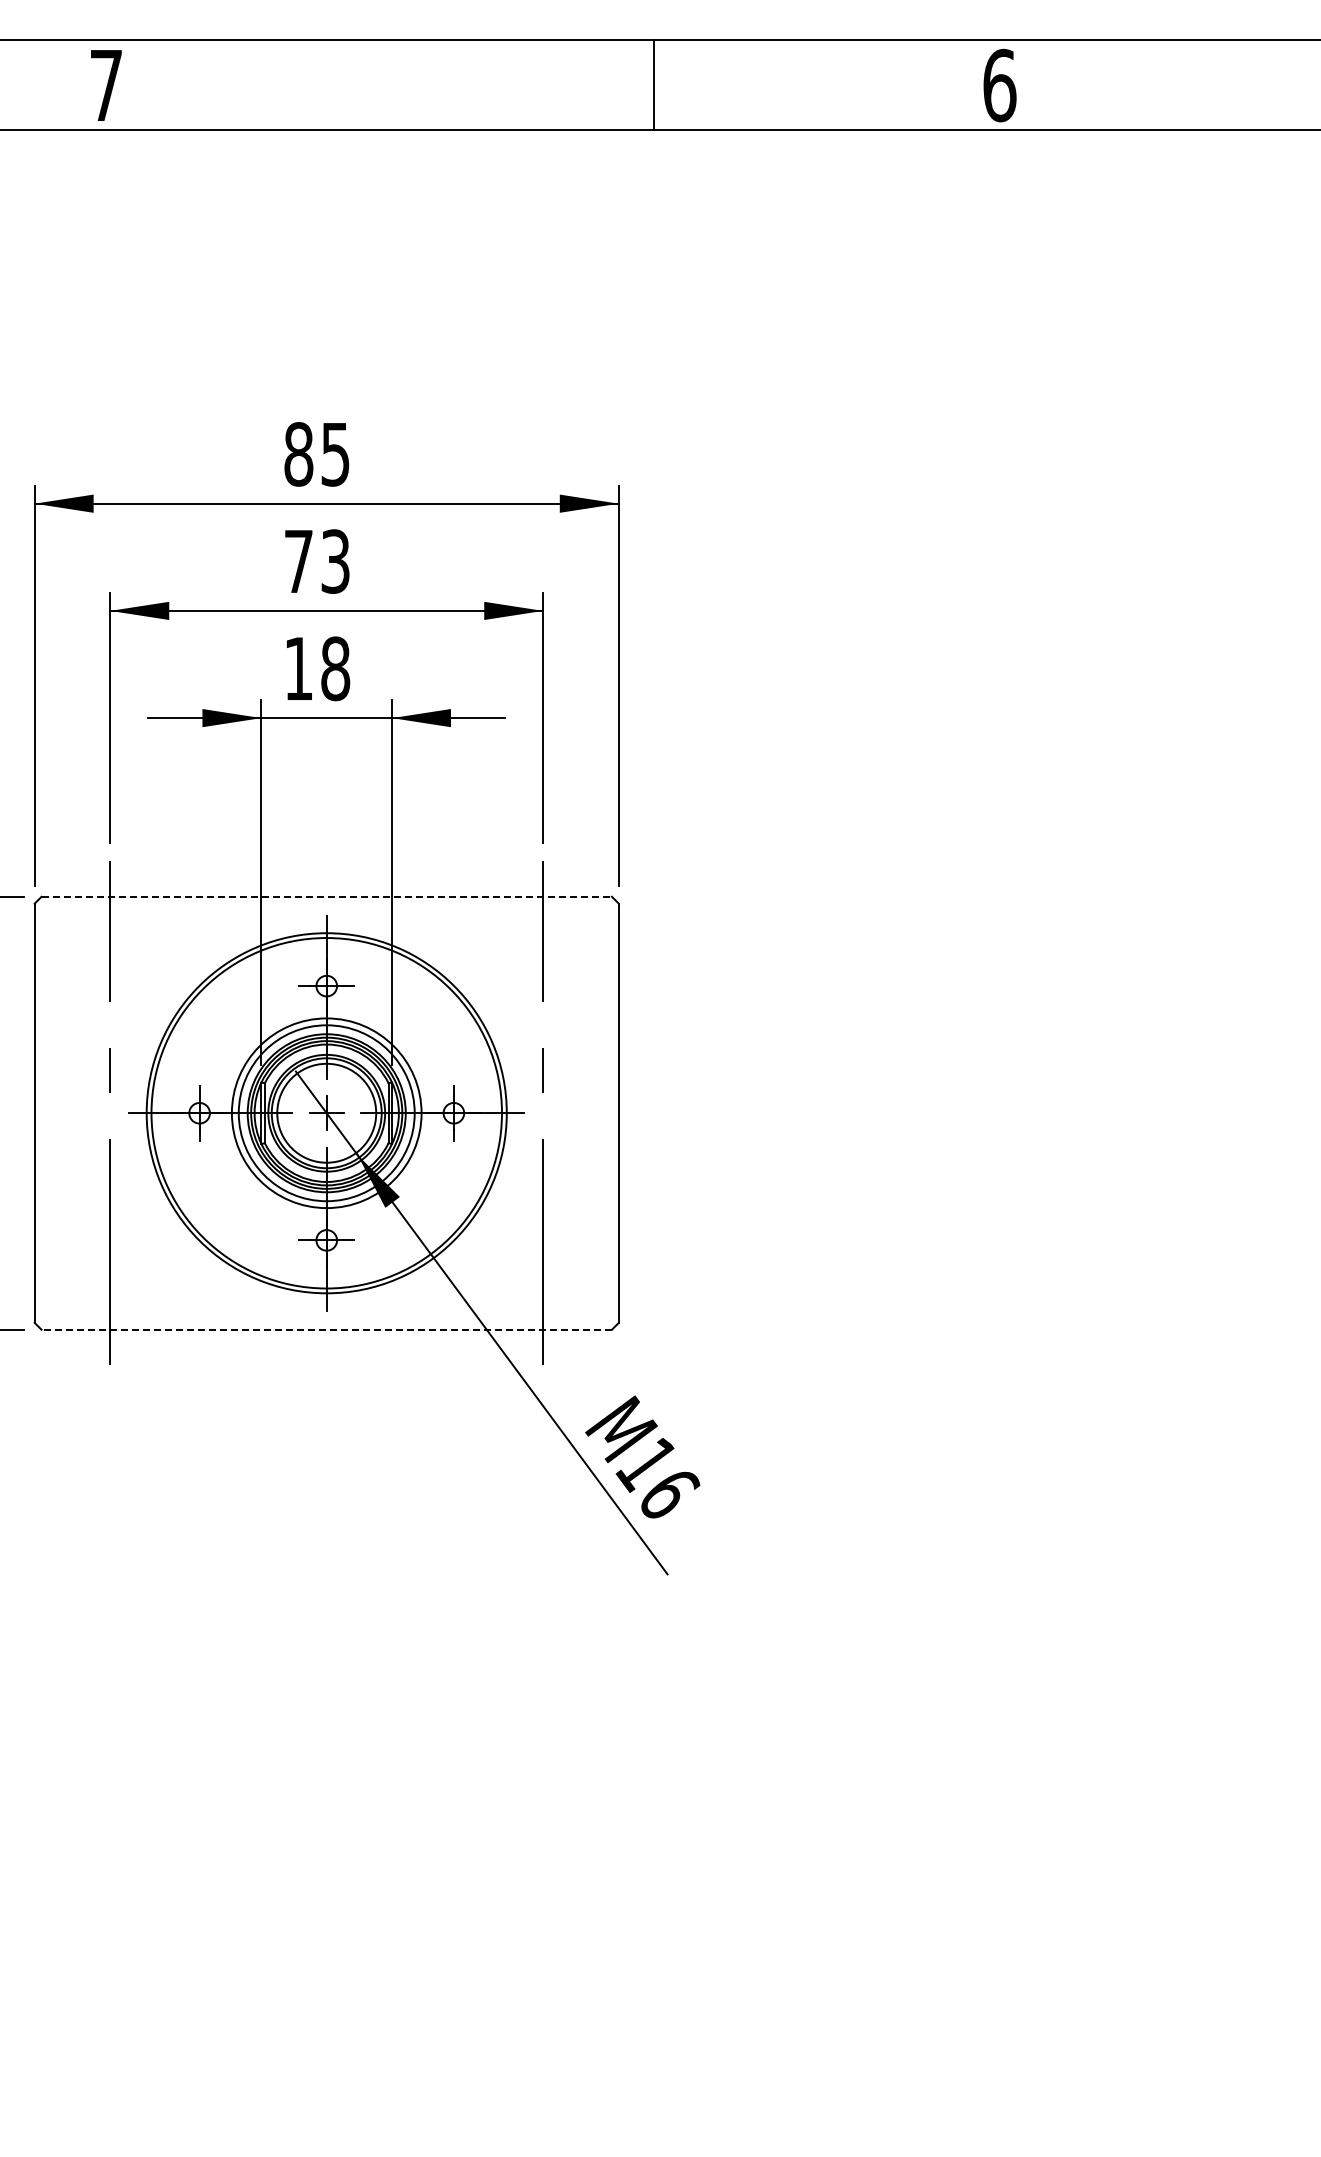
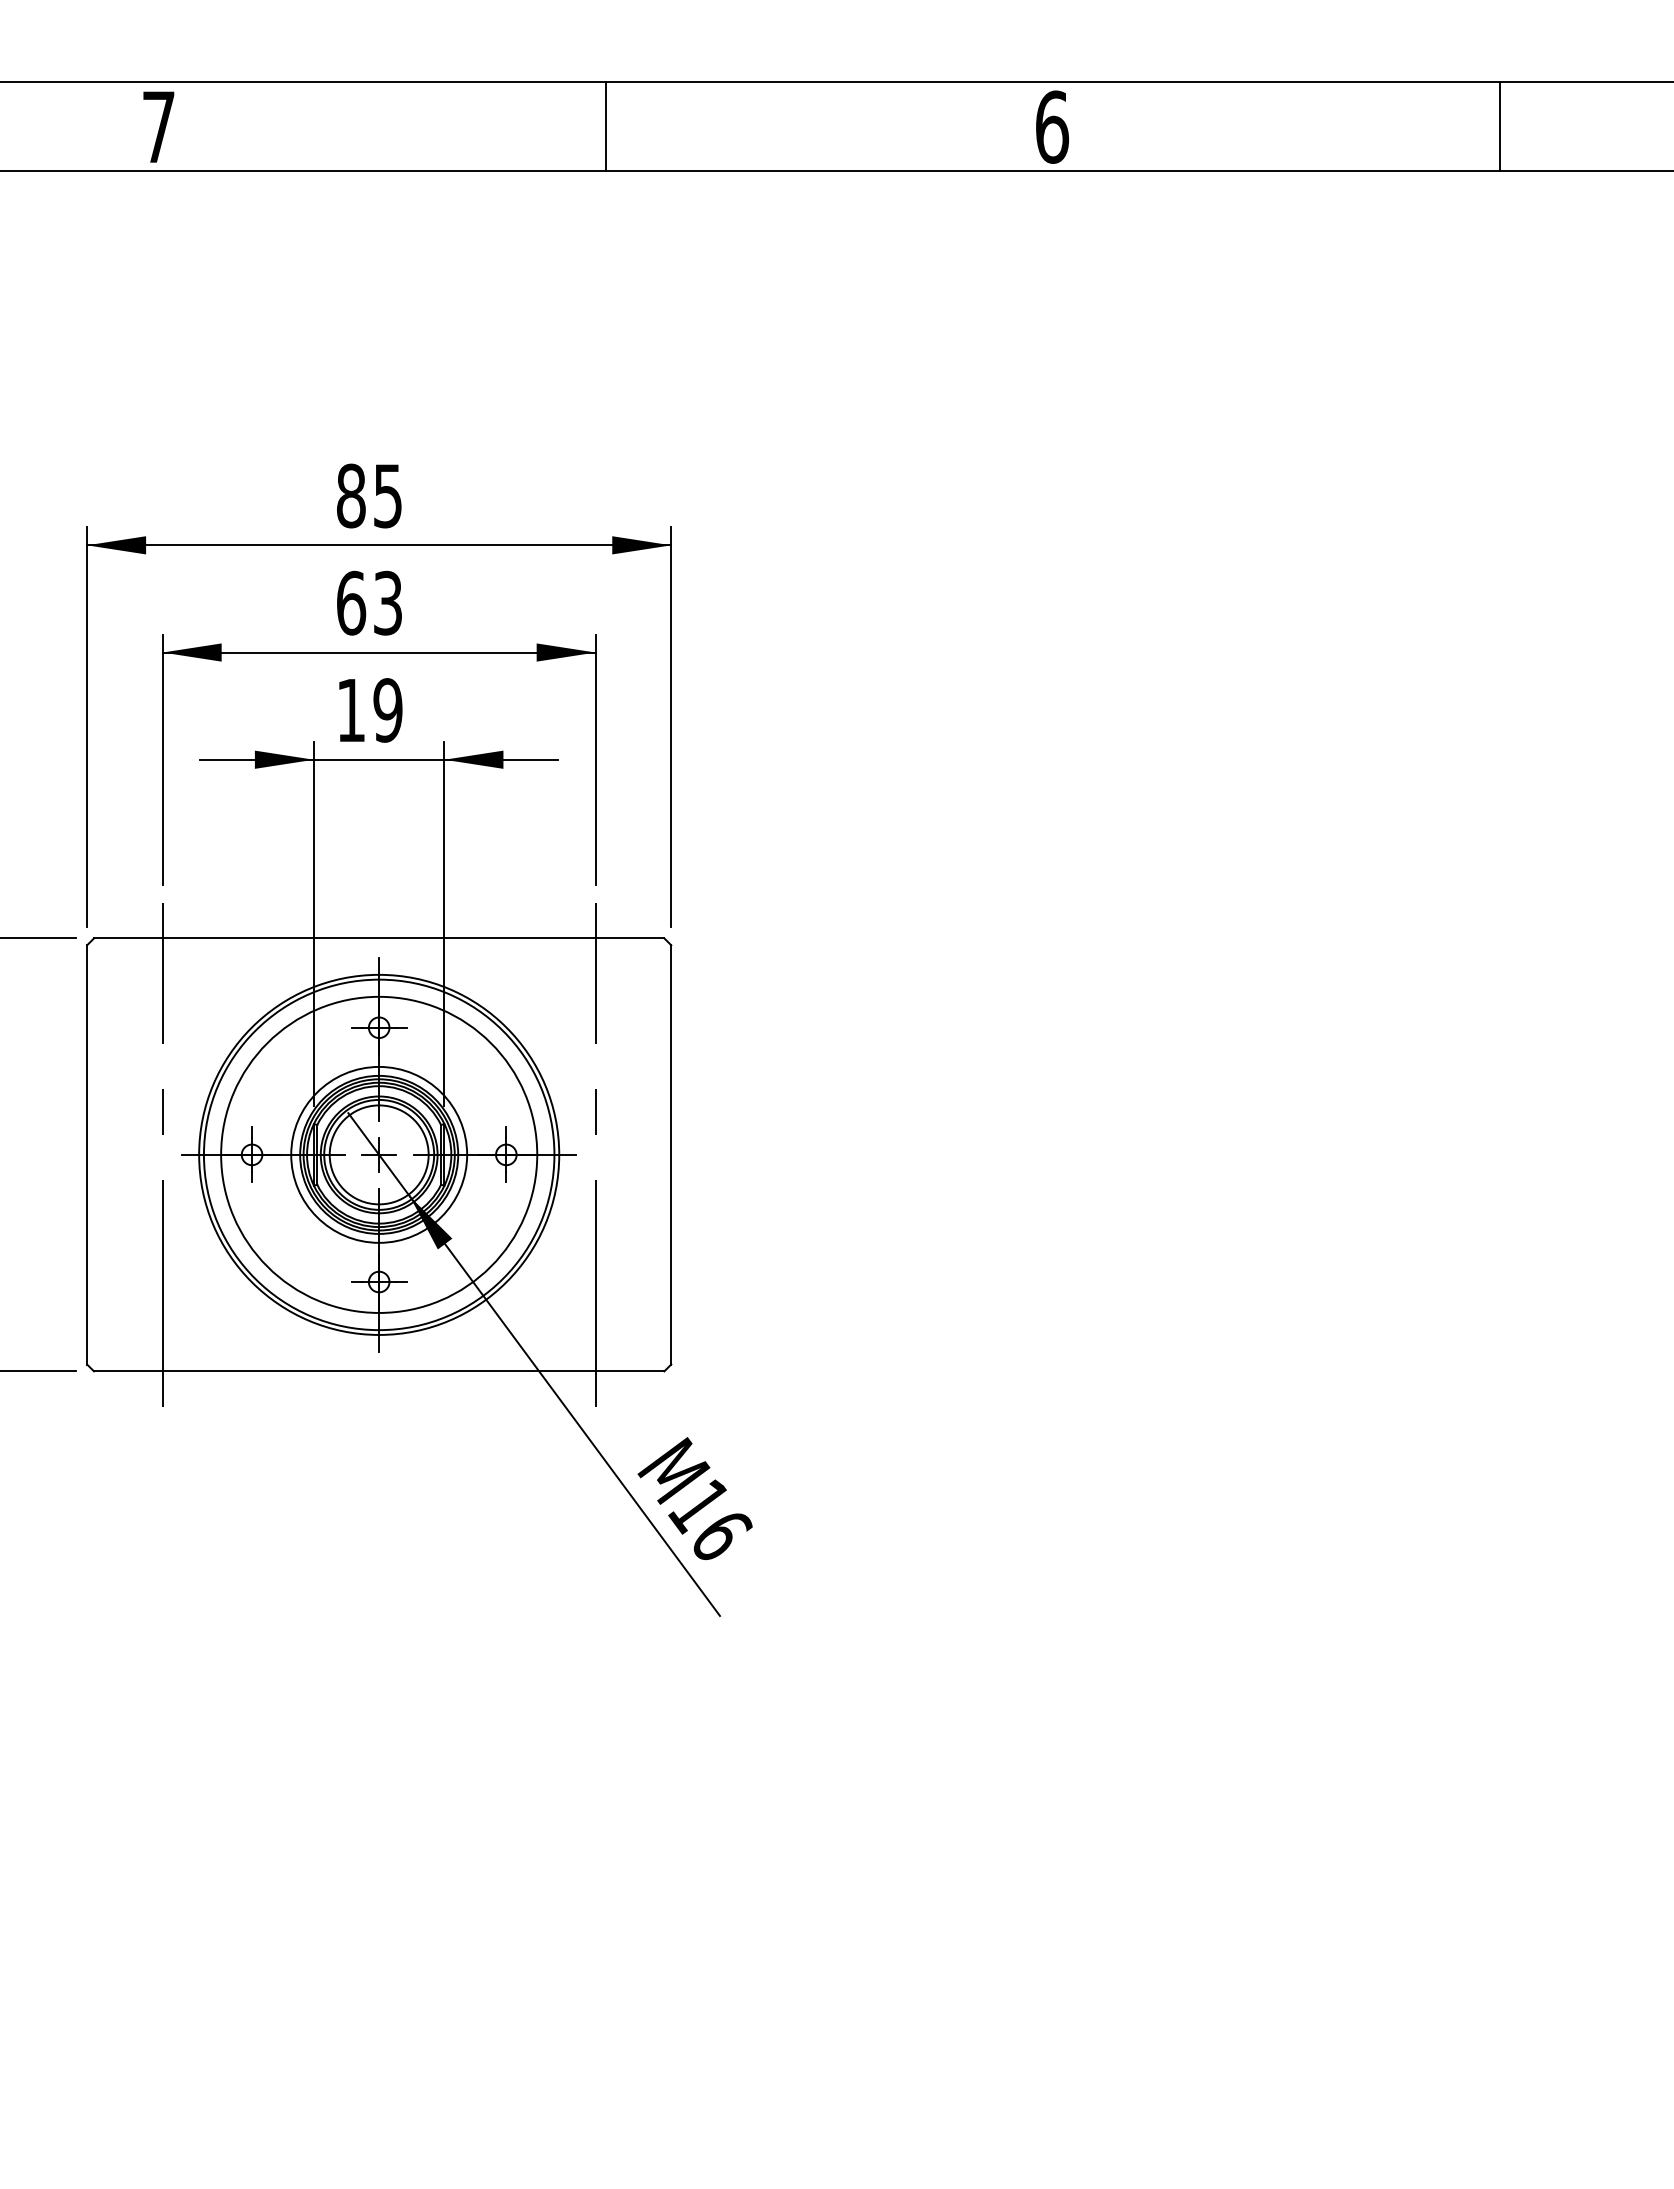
line: (654, 84) -> (606, 126), moved
text: (299, 560) -> (351, 602), 73 -> 63
text: (335, 668) -> (387, 710), 18 -> 19
line: (327, 896) -> (379, 938), dashed -> solid
circle: (327, 1112) -> (379, 1154), size x1.67
line: (326, 1329) -> (378, 1371), dashed -> solid

